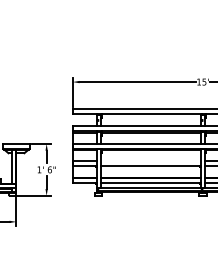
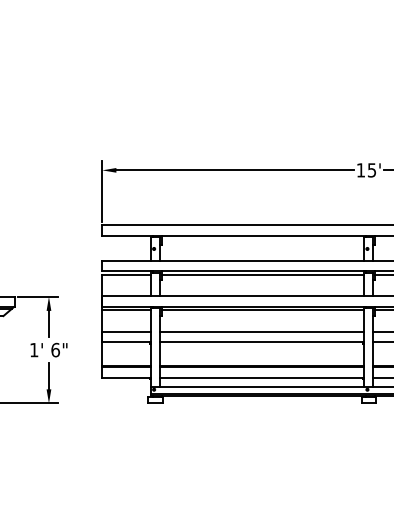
line: (150, 160) -> (261, 330), added

